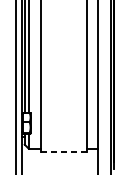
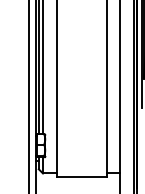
line: (63, 151) -> (81, 176), dashed -> solid

